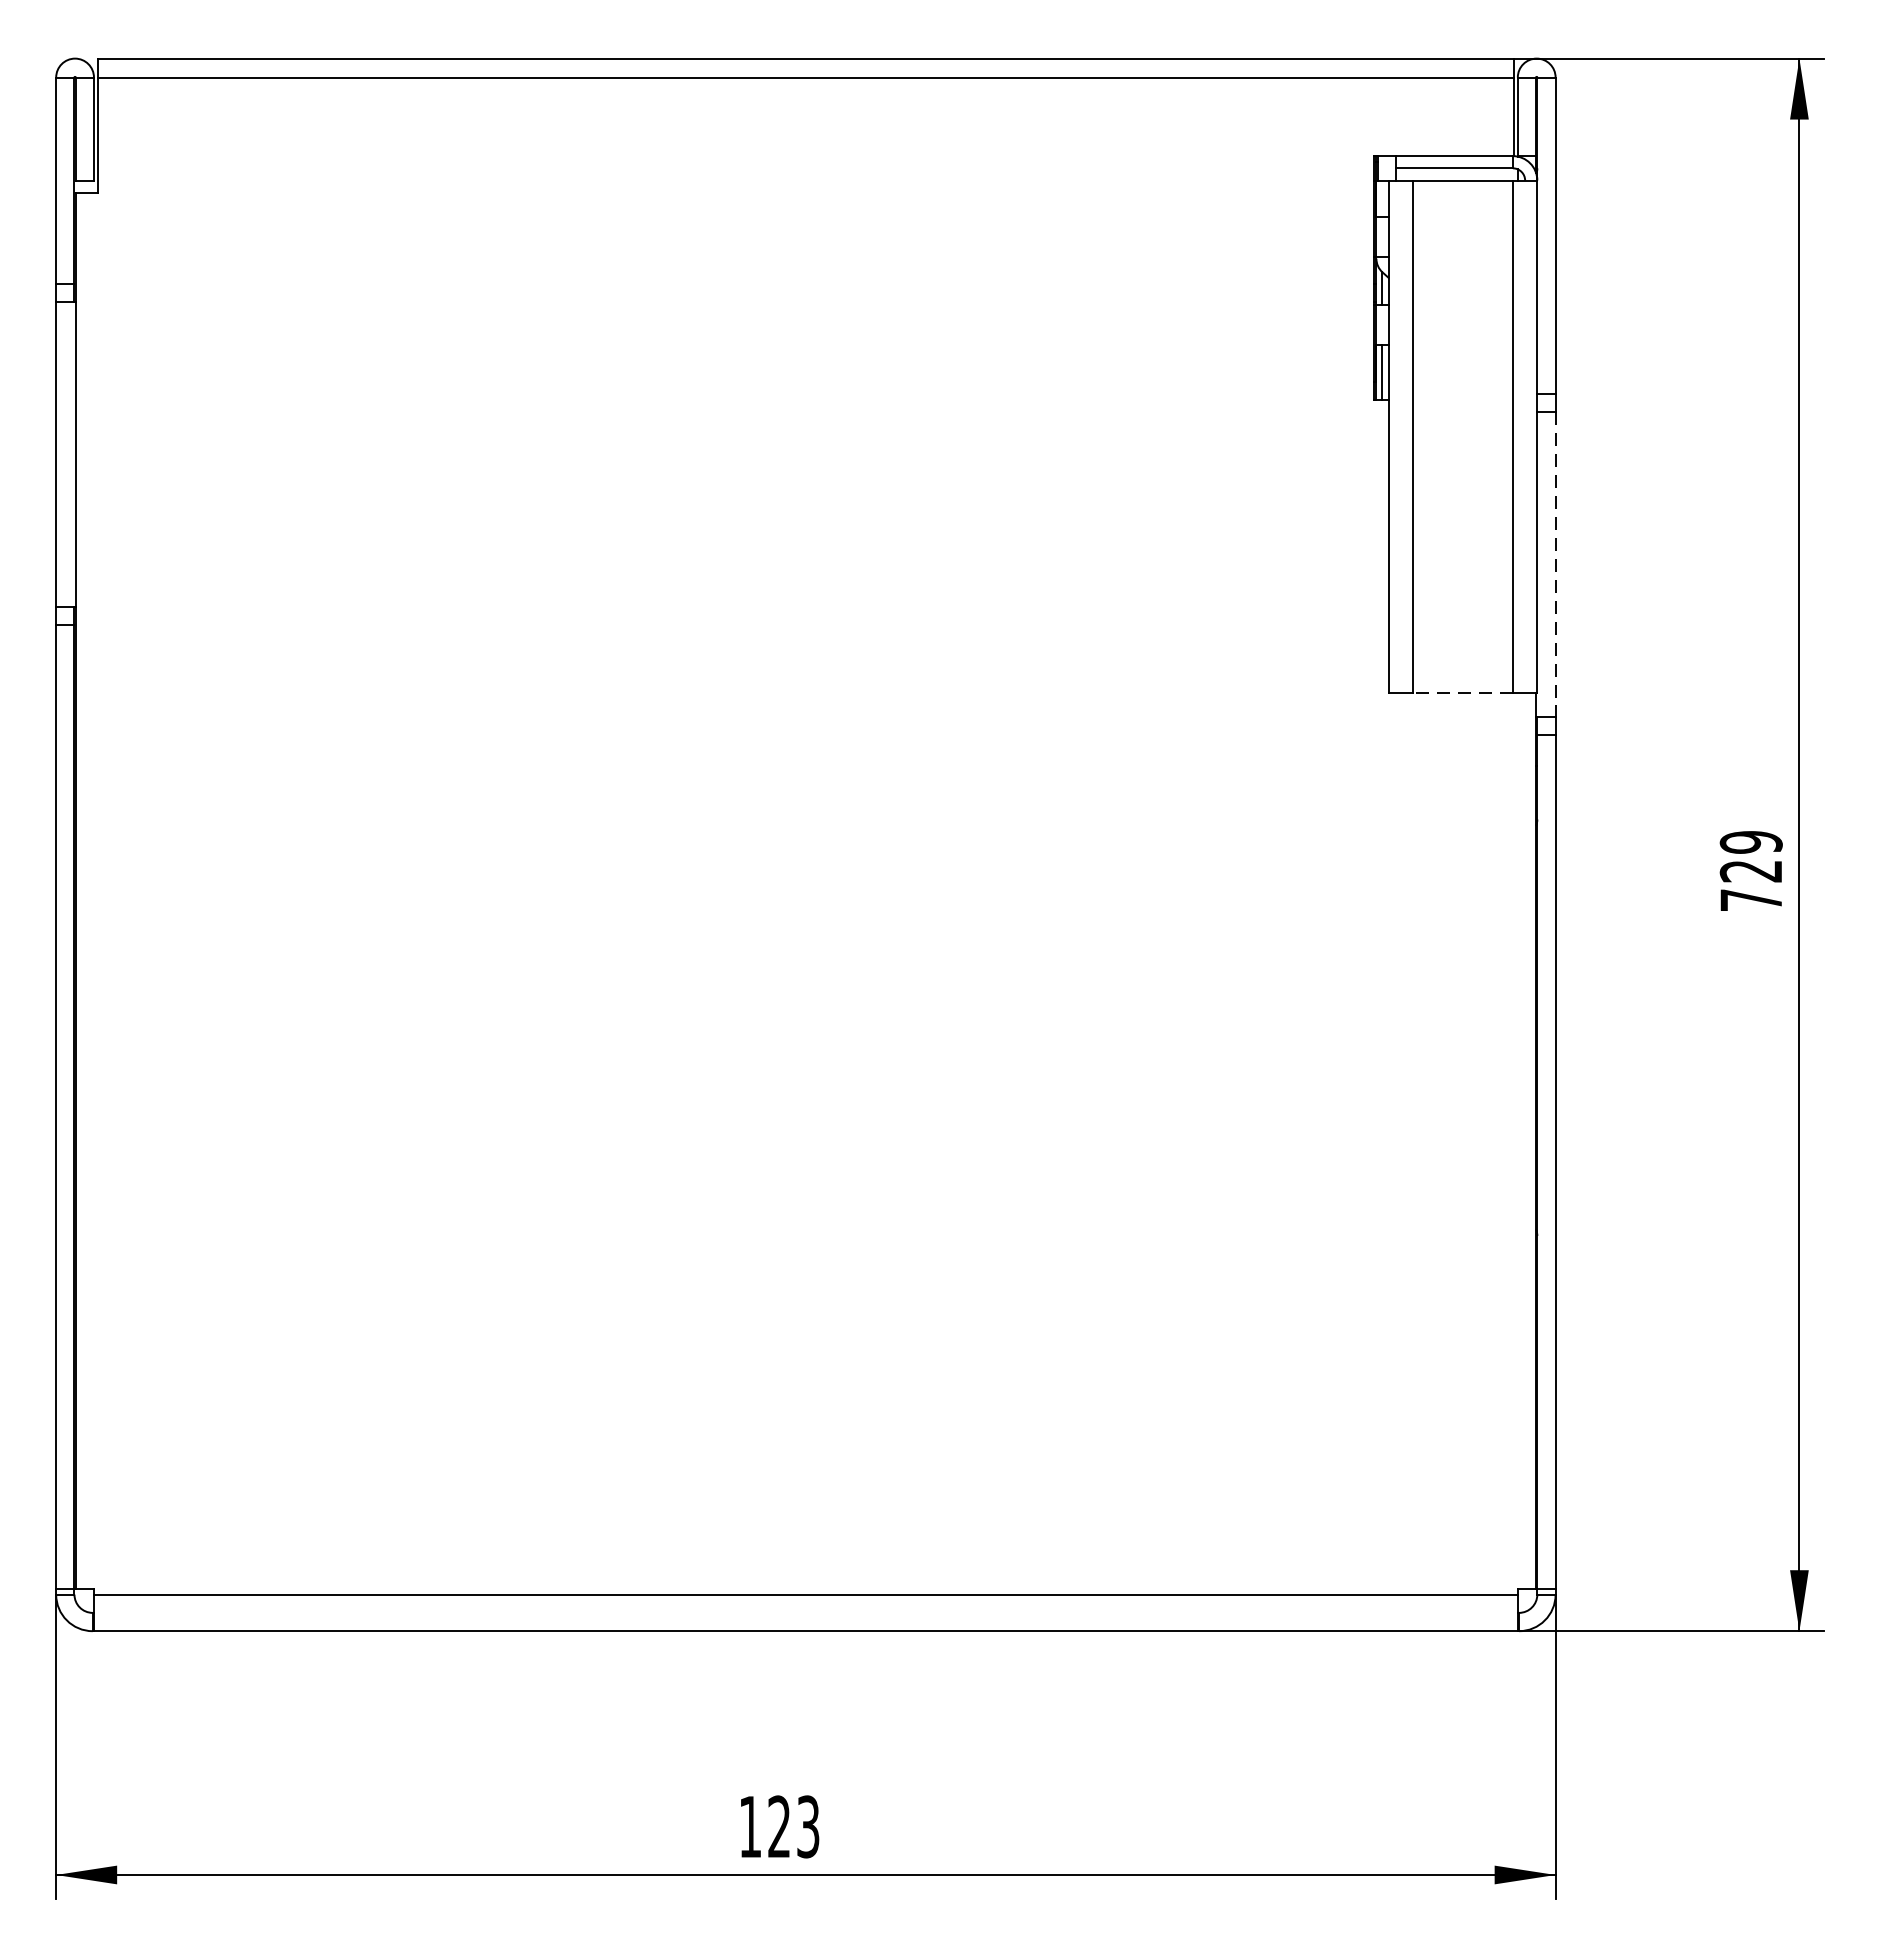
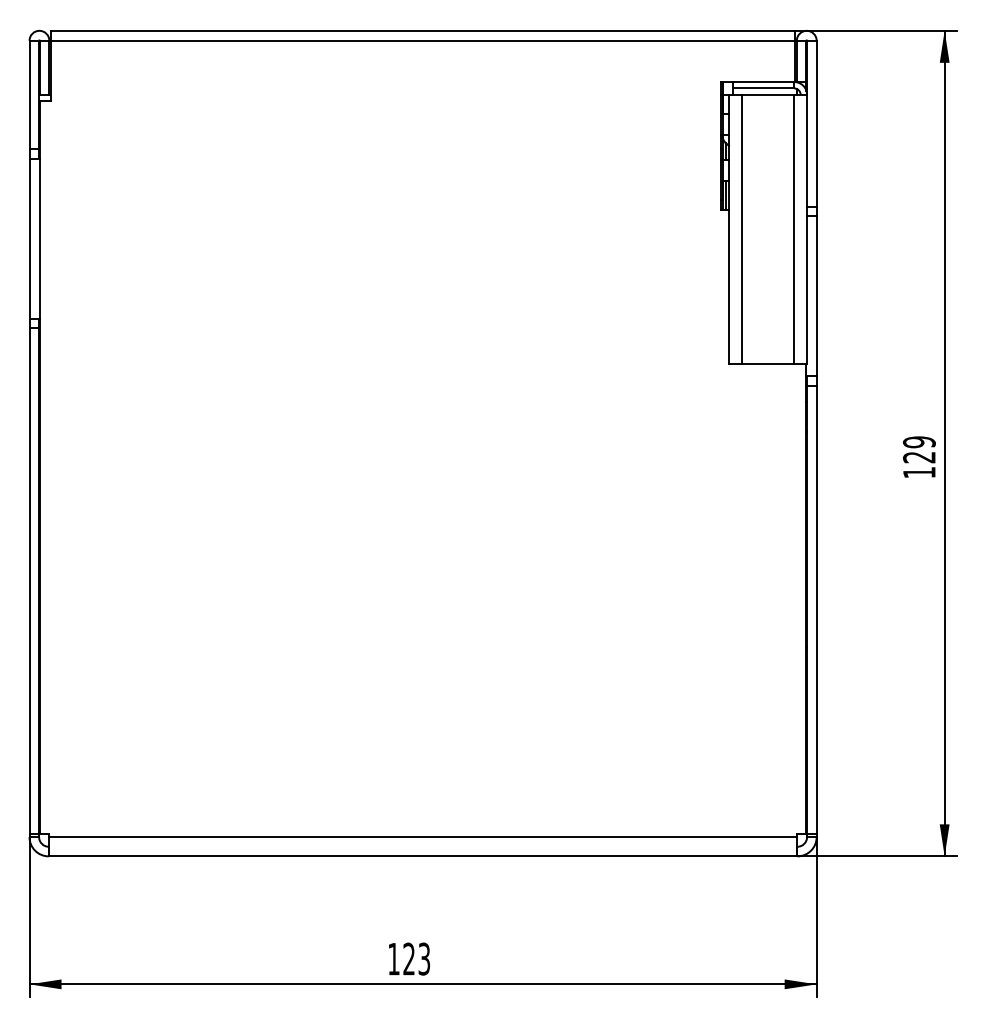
line: (1555, 564) -> (816, 296), dashed -> solid
line: (1461, 692) -> (767, 363), dashed -> solid
text: (1751, 899) -> (919, 472), 729 -> 129

